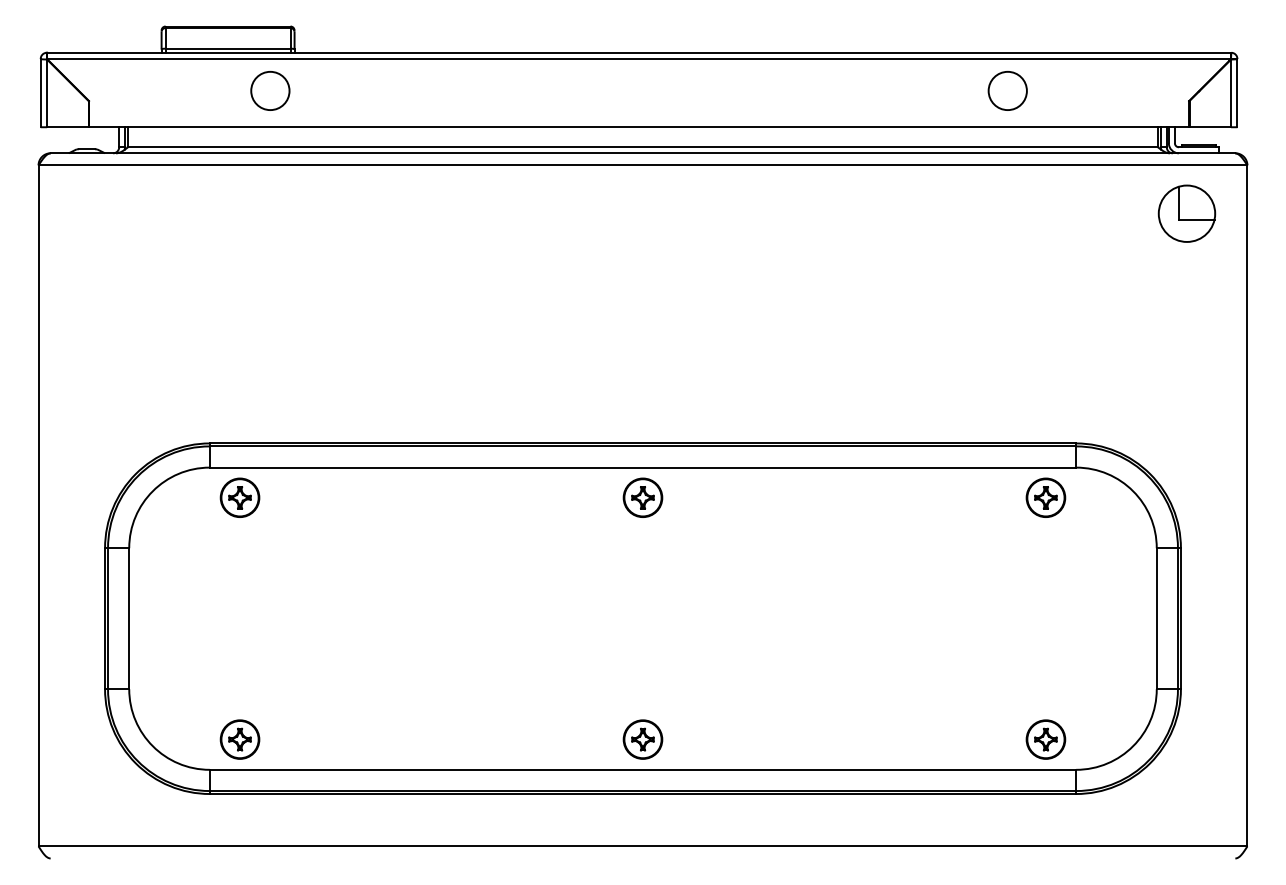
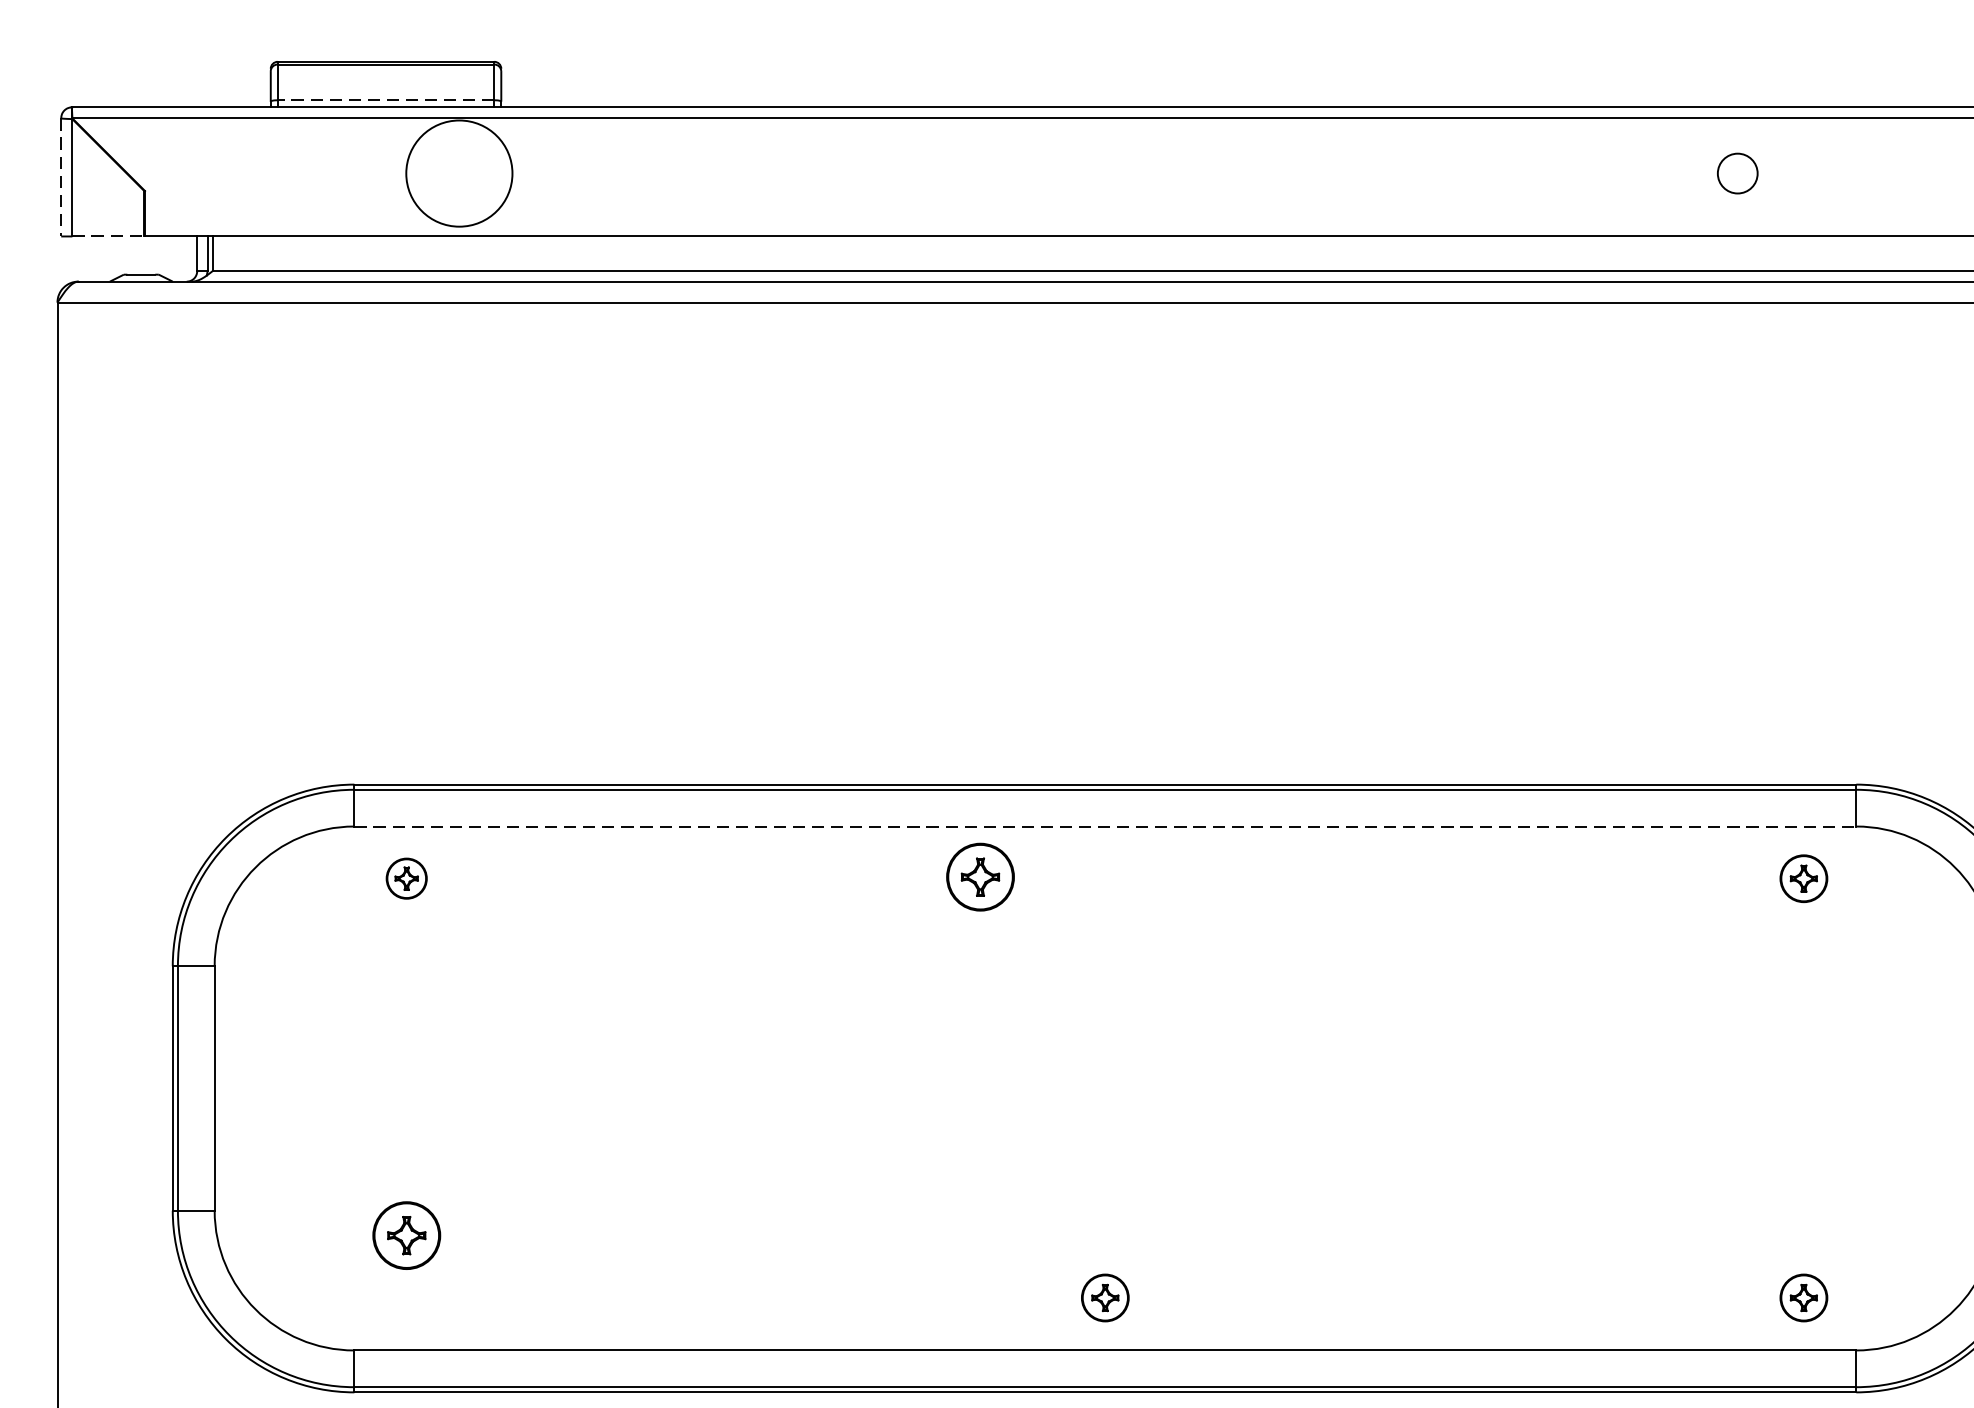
line: (227, 48) -> (385, 99), solid -> dashed
circle: (270, 90) -> (459, 172), size x1.6
circle: (1007, 90) -> (1737, 172), size x0.6
line: (40, 93) -> (60, 177), solid -> dashed
line: (67, 127) -> (107, 236), solid -> dashed
line: (643, 467) -> (1106, 826), solid -> dashed
part: (239, 497) -> (405, 878), size x0.6
part: (642, 497) -> (979, 876), moved
part: (1045, 497) -> (1803, 878), size x0.7
part: (239, 739) -> (405, 1235), moved
part: (642, 739) -> (1104, 1297), size x0.7
part: (1045, 739) -> (1803, 1297), size x0.7

